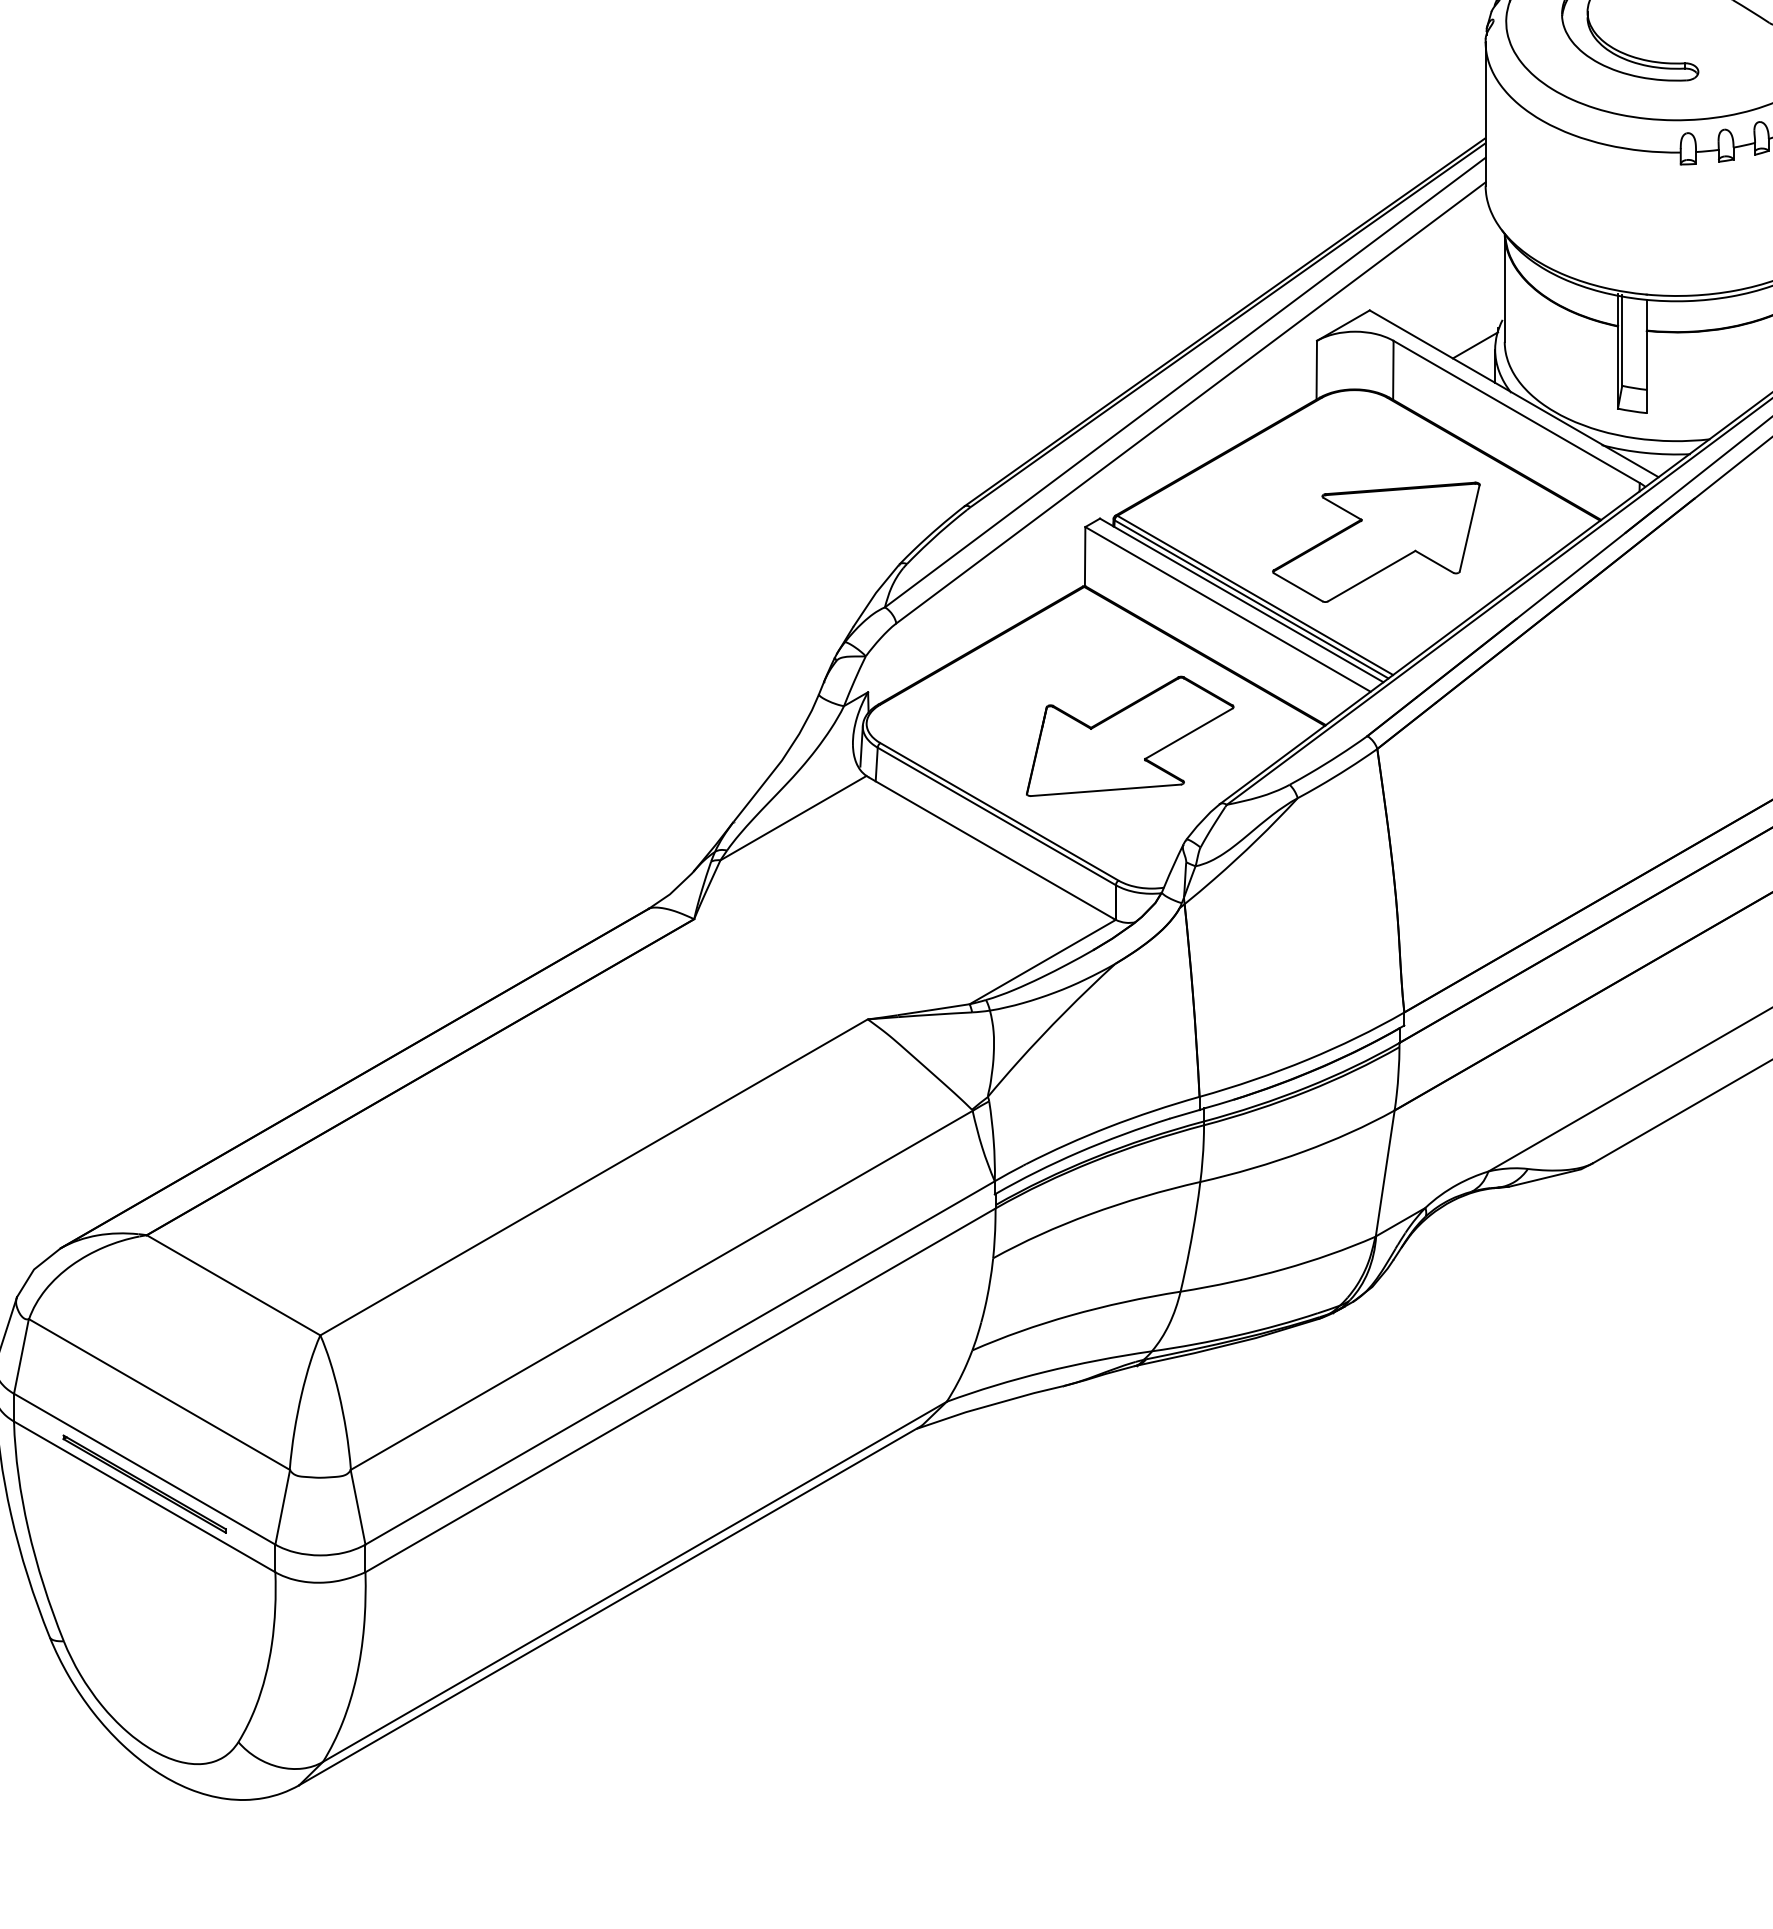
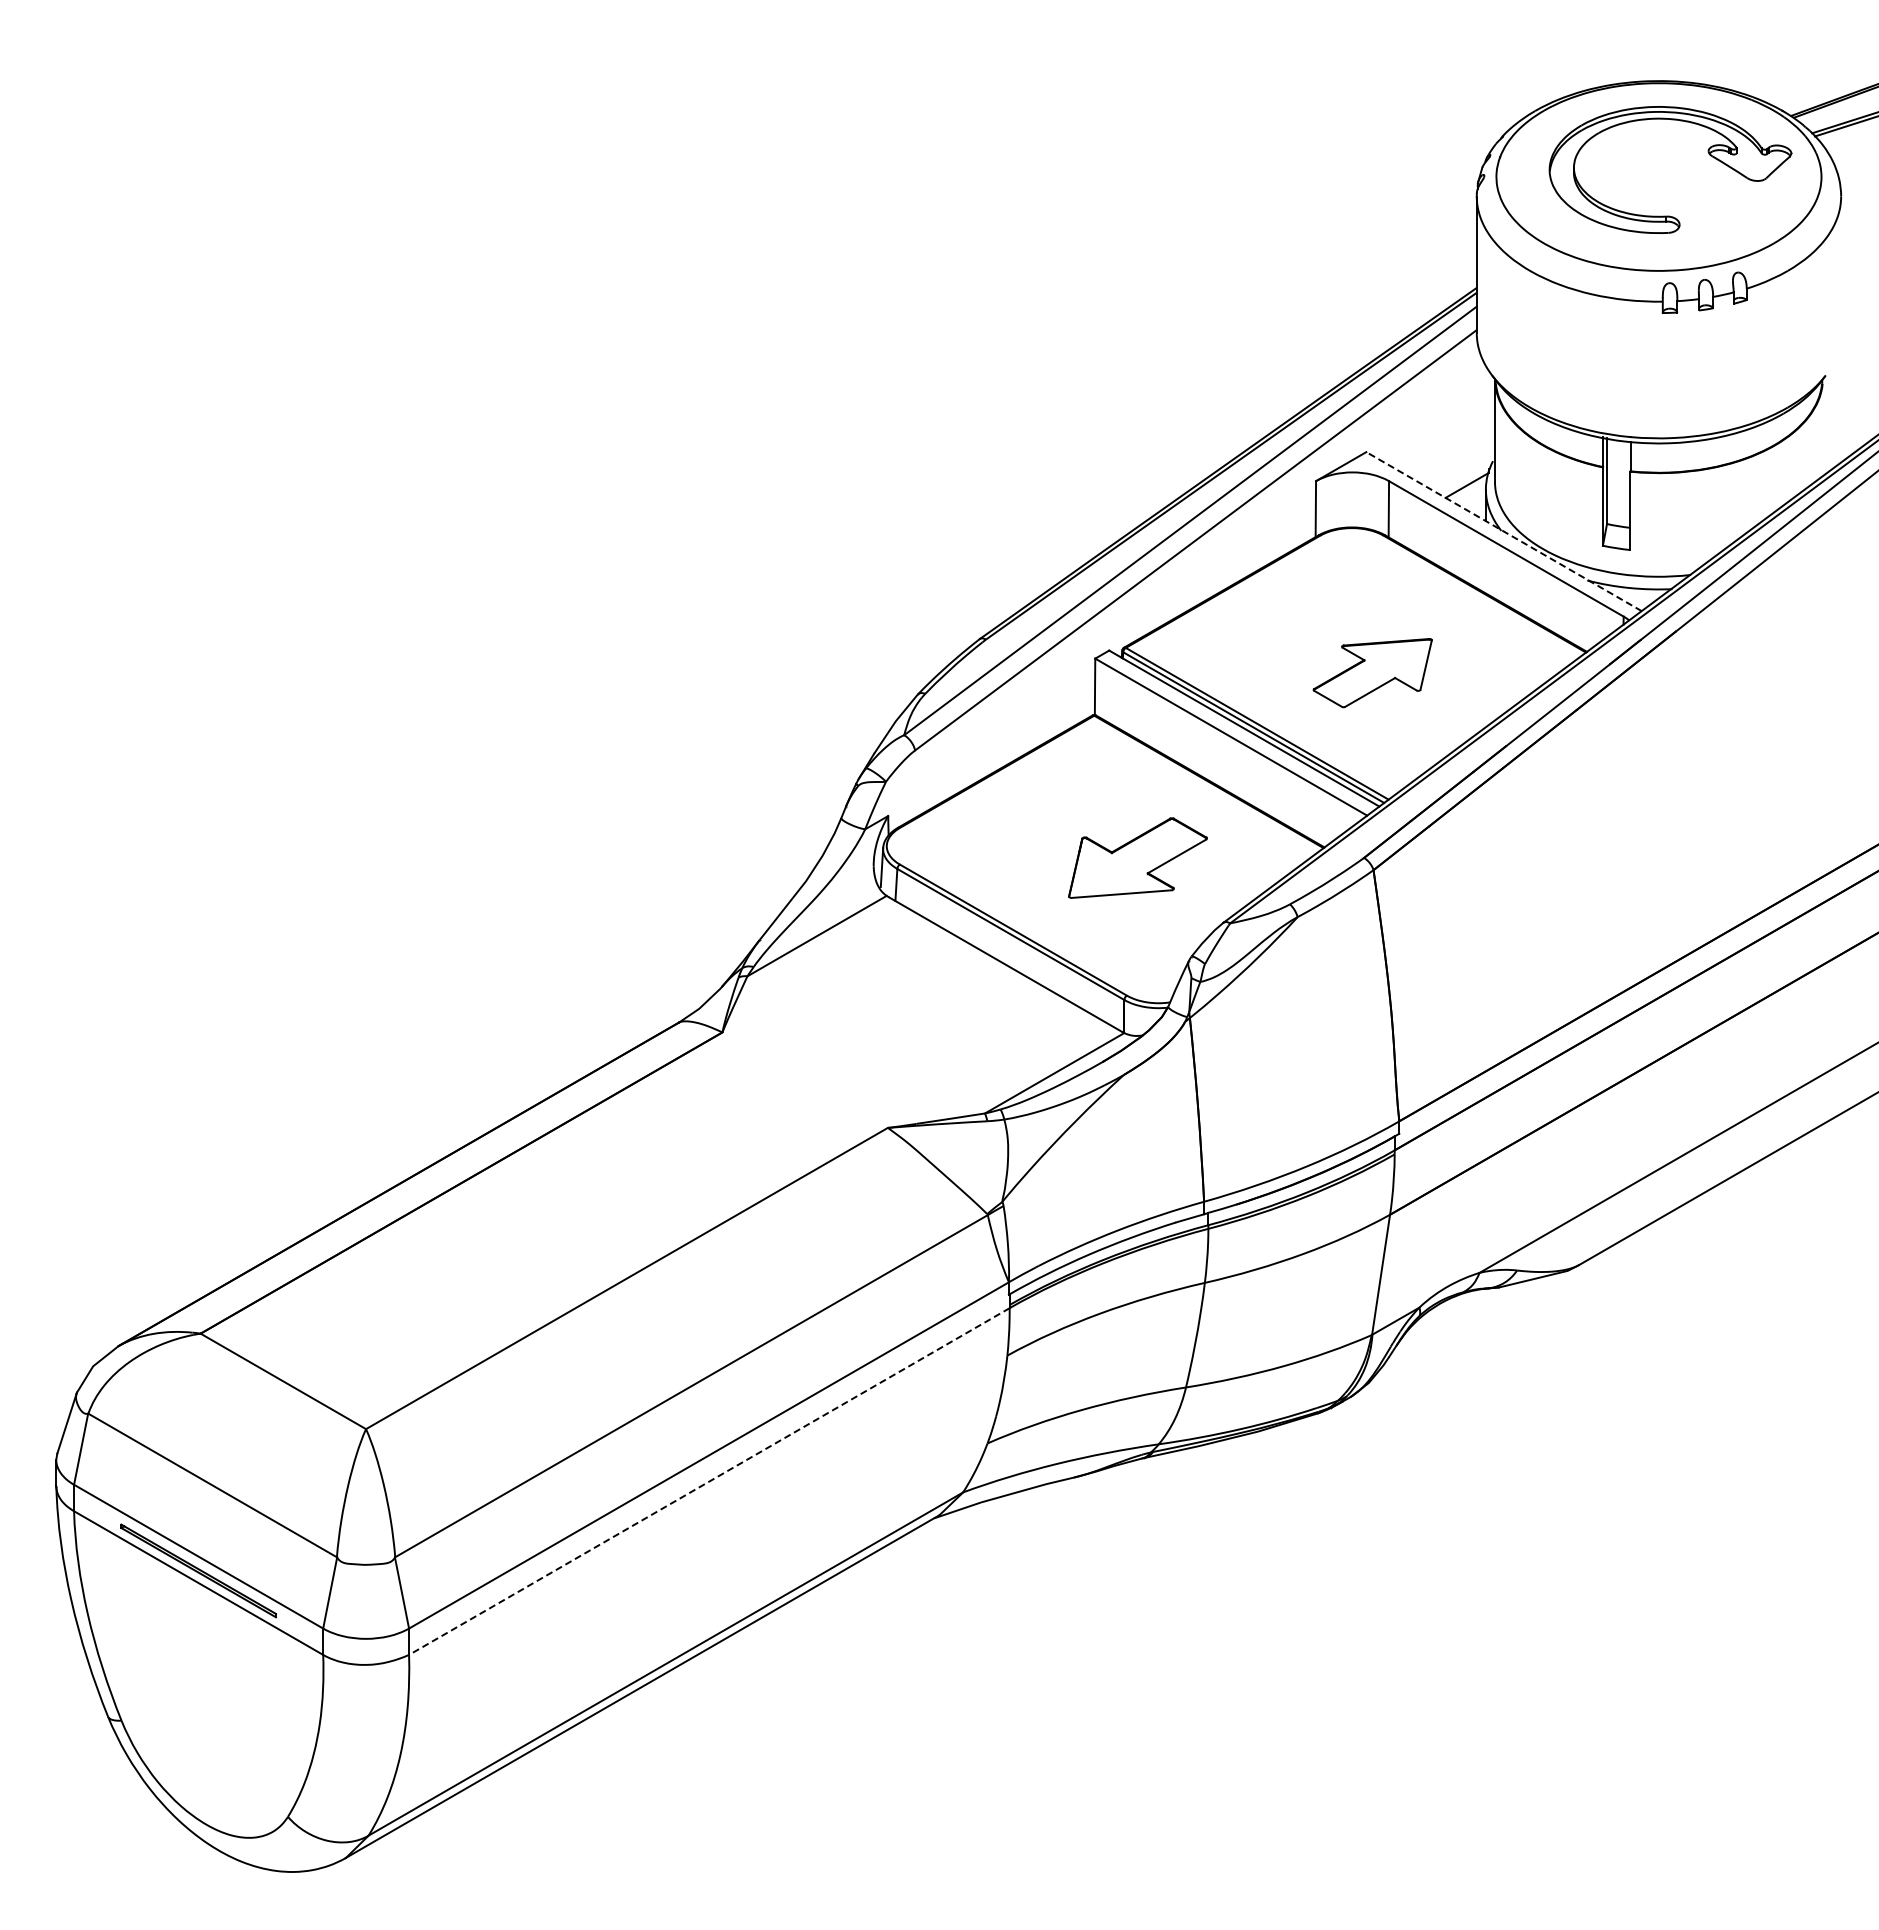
line: (1514, 393) -> (1504, 531), solid -> dashed
part: (1376, 541) -> (1372, 672), size x0.6
part: (1129, 735) -> (1137, 857), size x0.7
line: (680, 1390) -> (709, 1481), solid -> dashed

